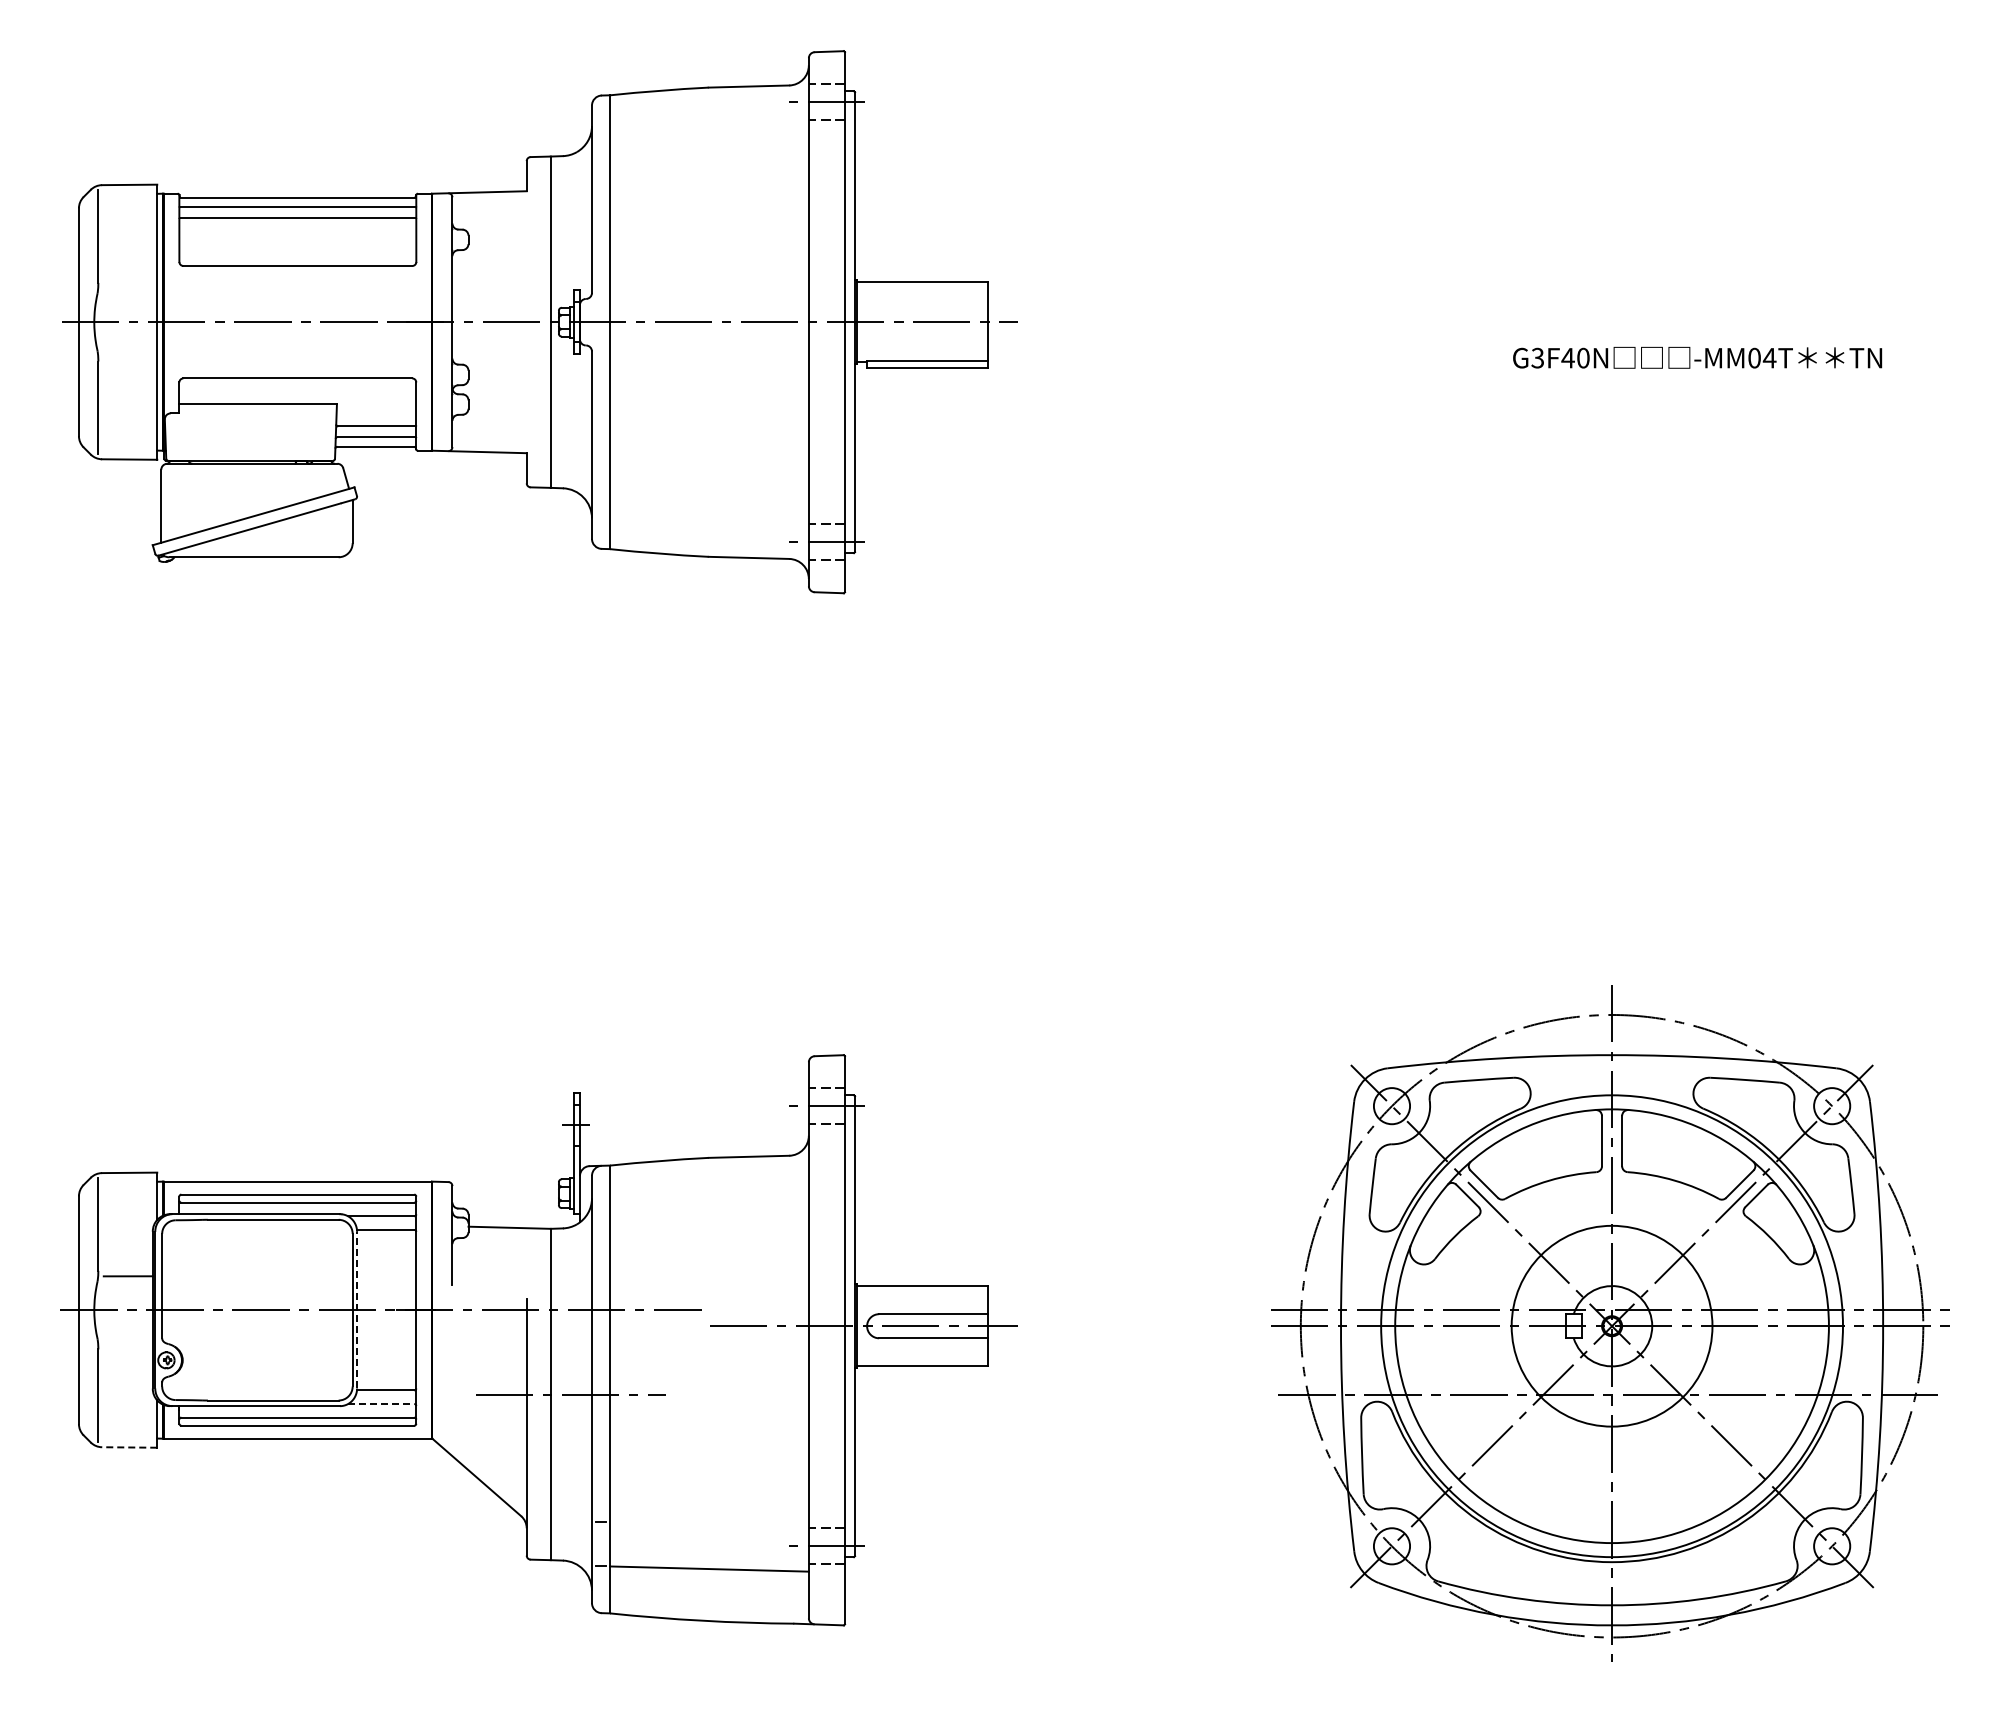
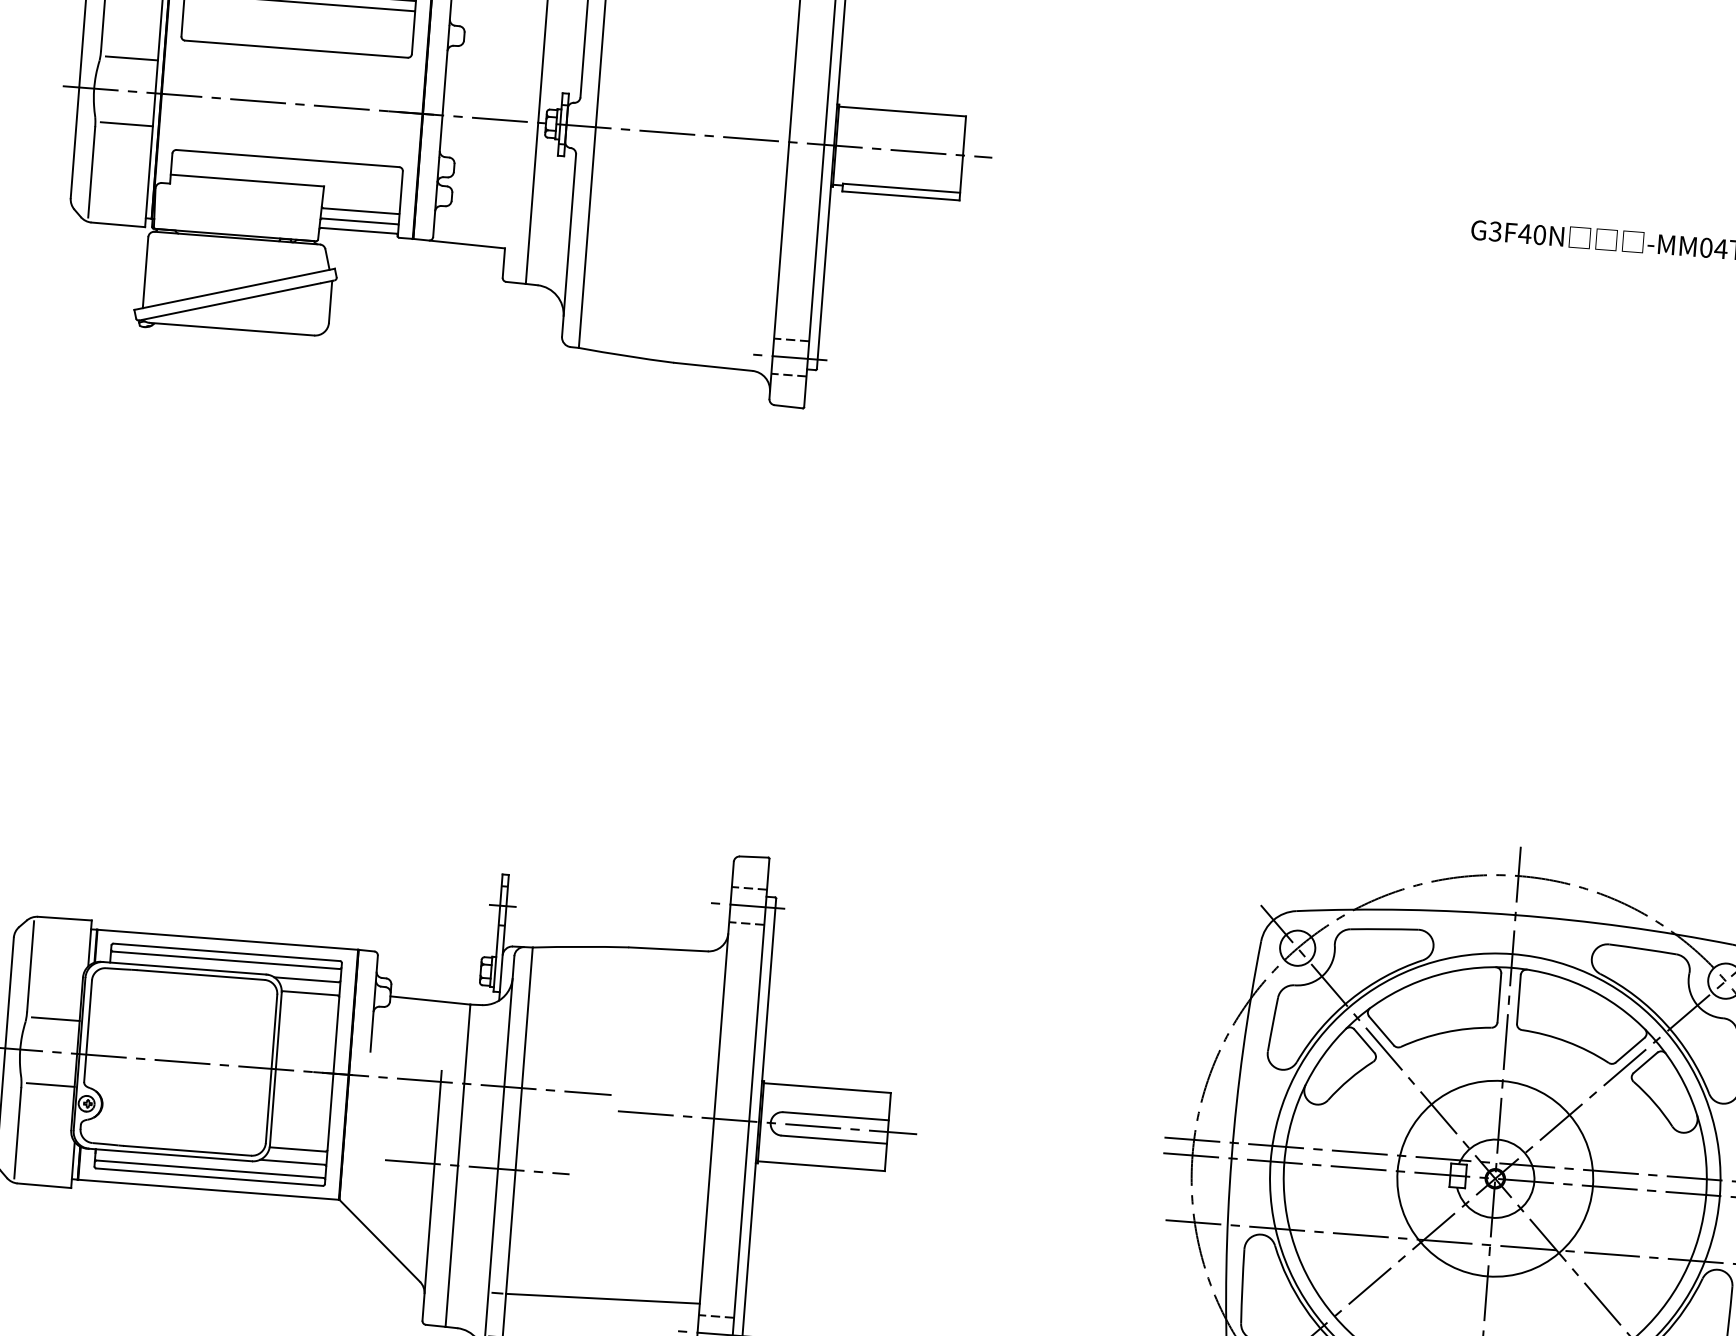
line: (130, 288) -> (131, 58), added
line: (130, 356) -> (126, 124), added
line: (357, 1309) -> (276, 1068), dashed -> solid
line: (127, 1343) -> (50, 1084), added
line: (381, 1403) -> (292, 1161), dashed -> solid
line: (129, 1447) -> (44, 1185), dashed -> solid
line: (709, 1518) -> (603, 1298), added

